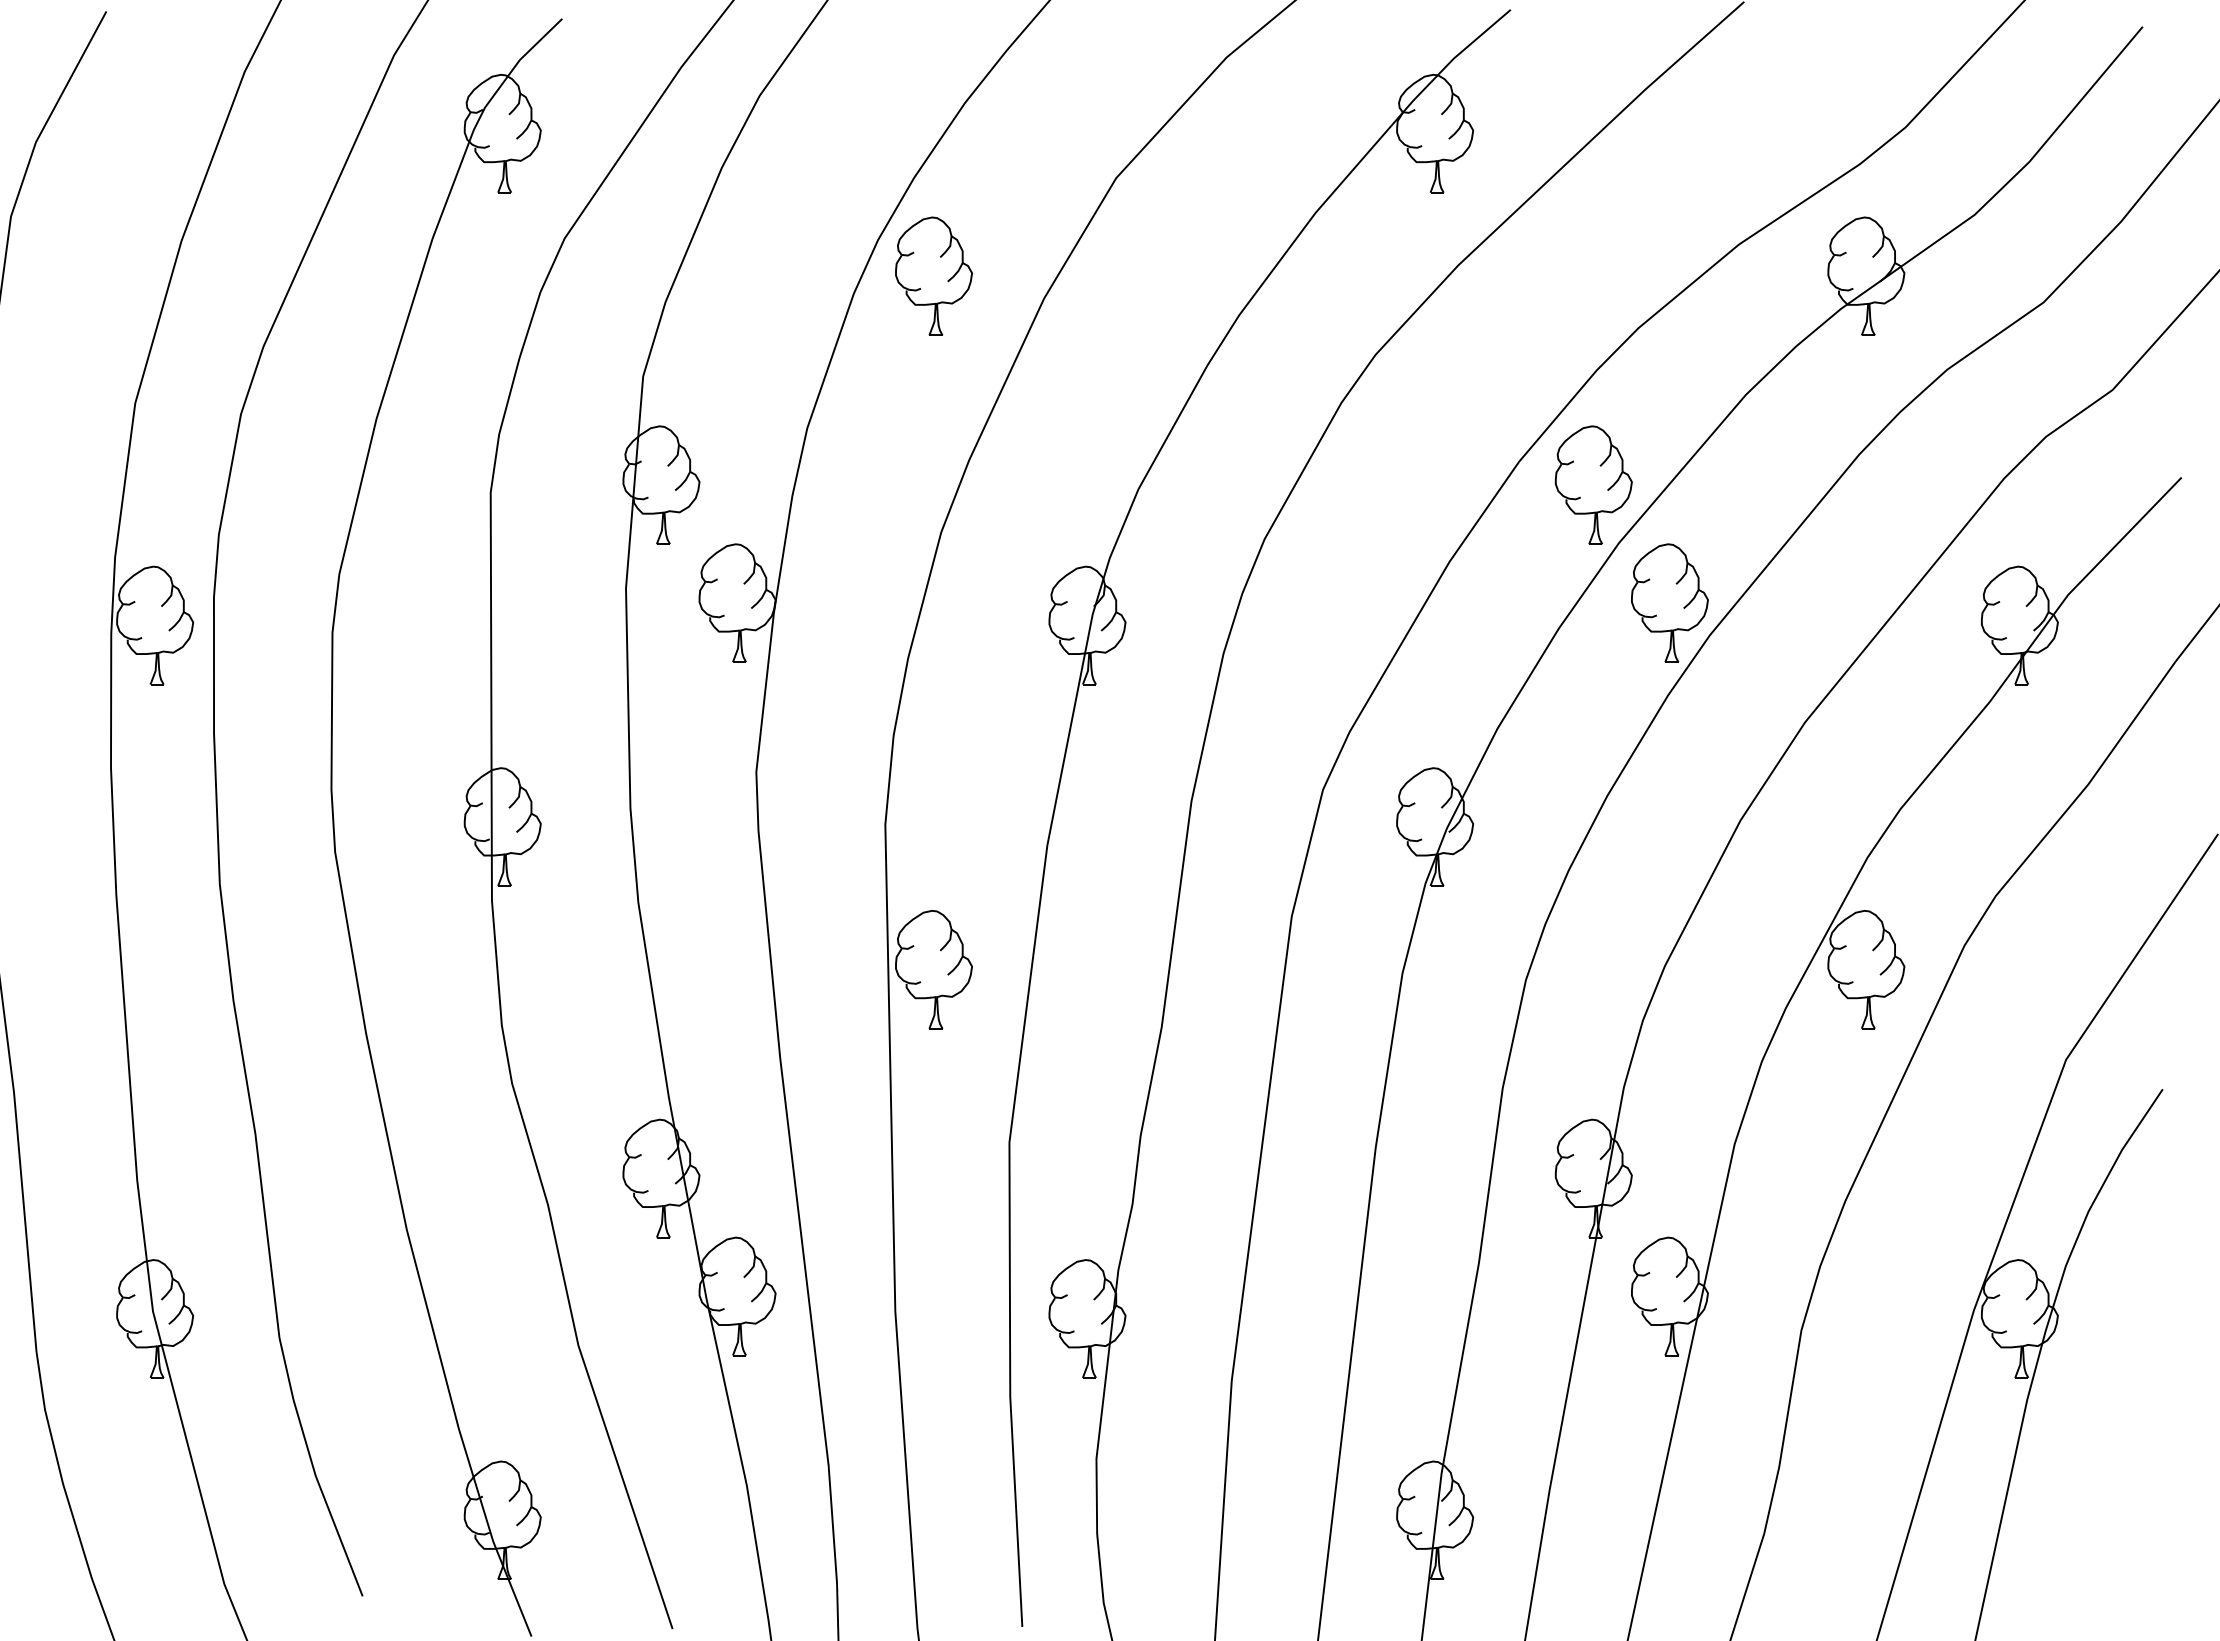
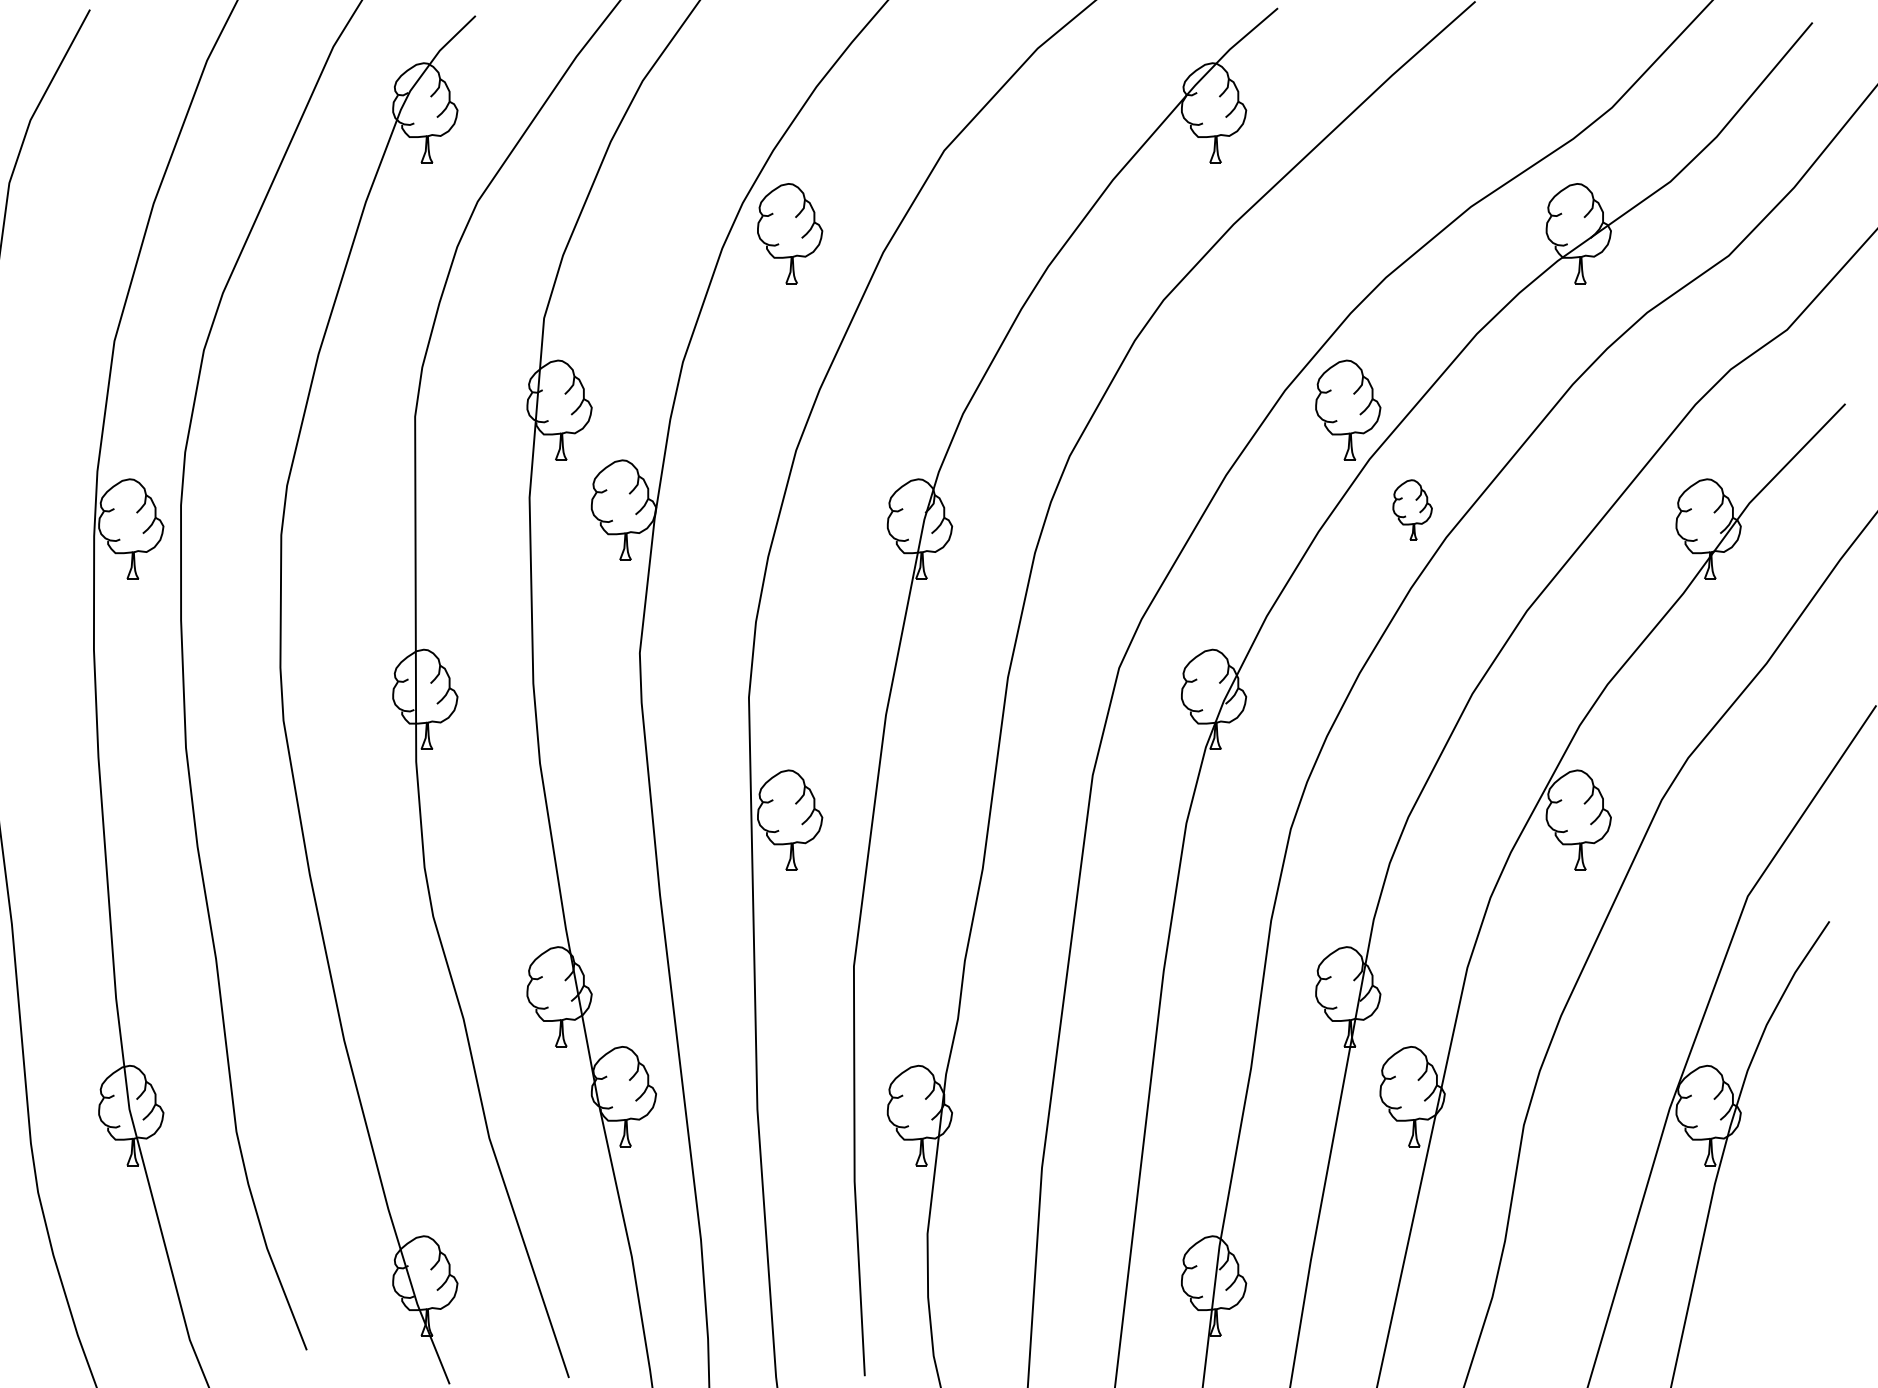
part: (1669, 602) -> (1412, 509), size x0.6

